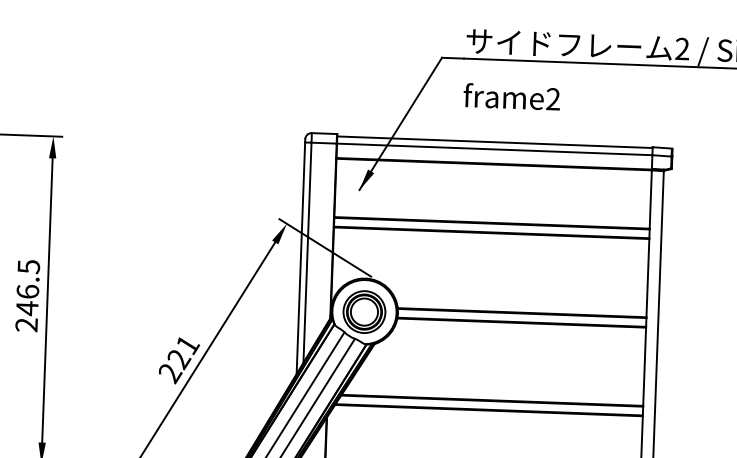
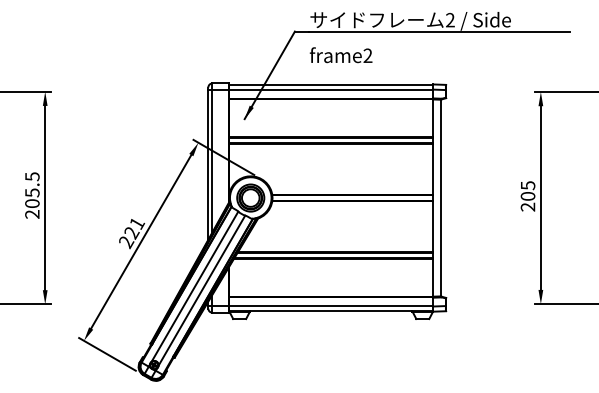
text: (27, 300) -> (32, 198), 246.5 -> 205.5

